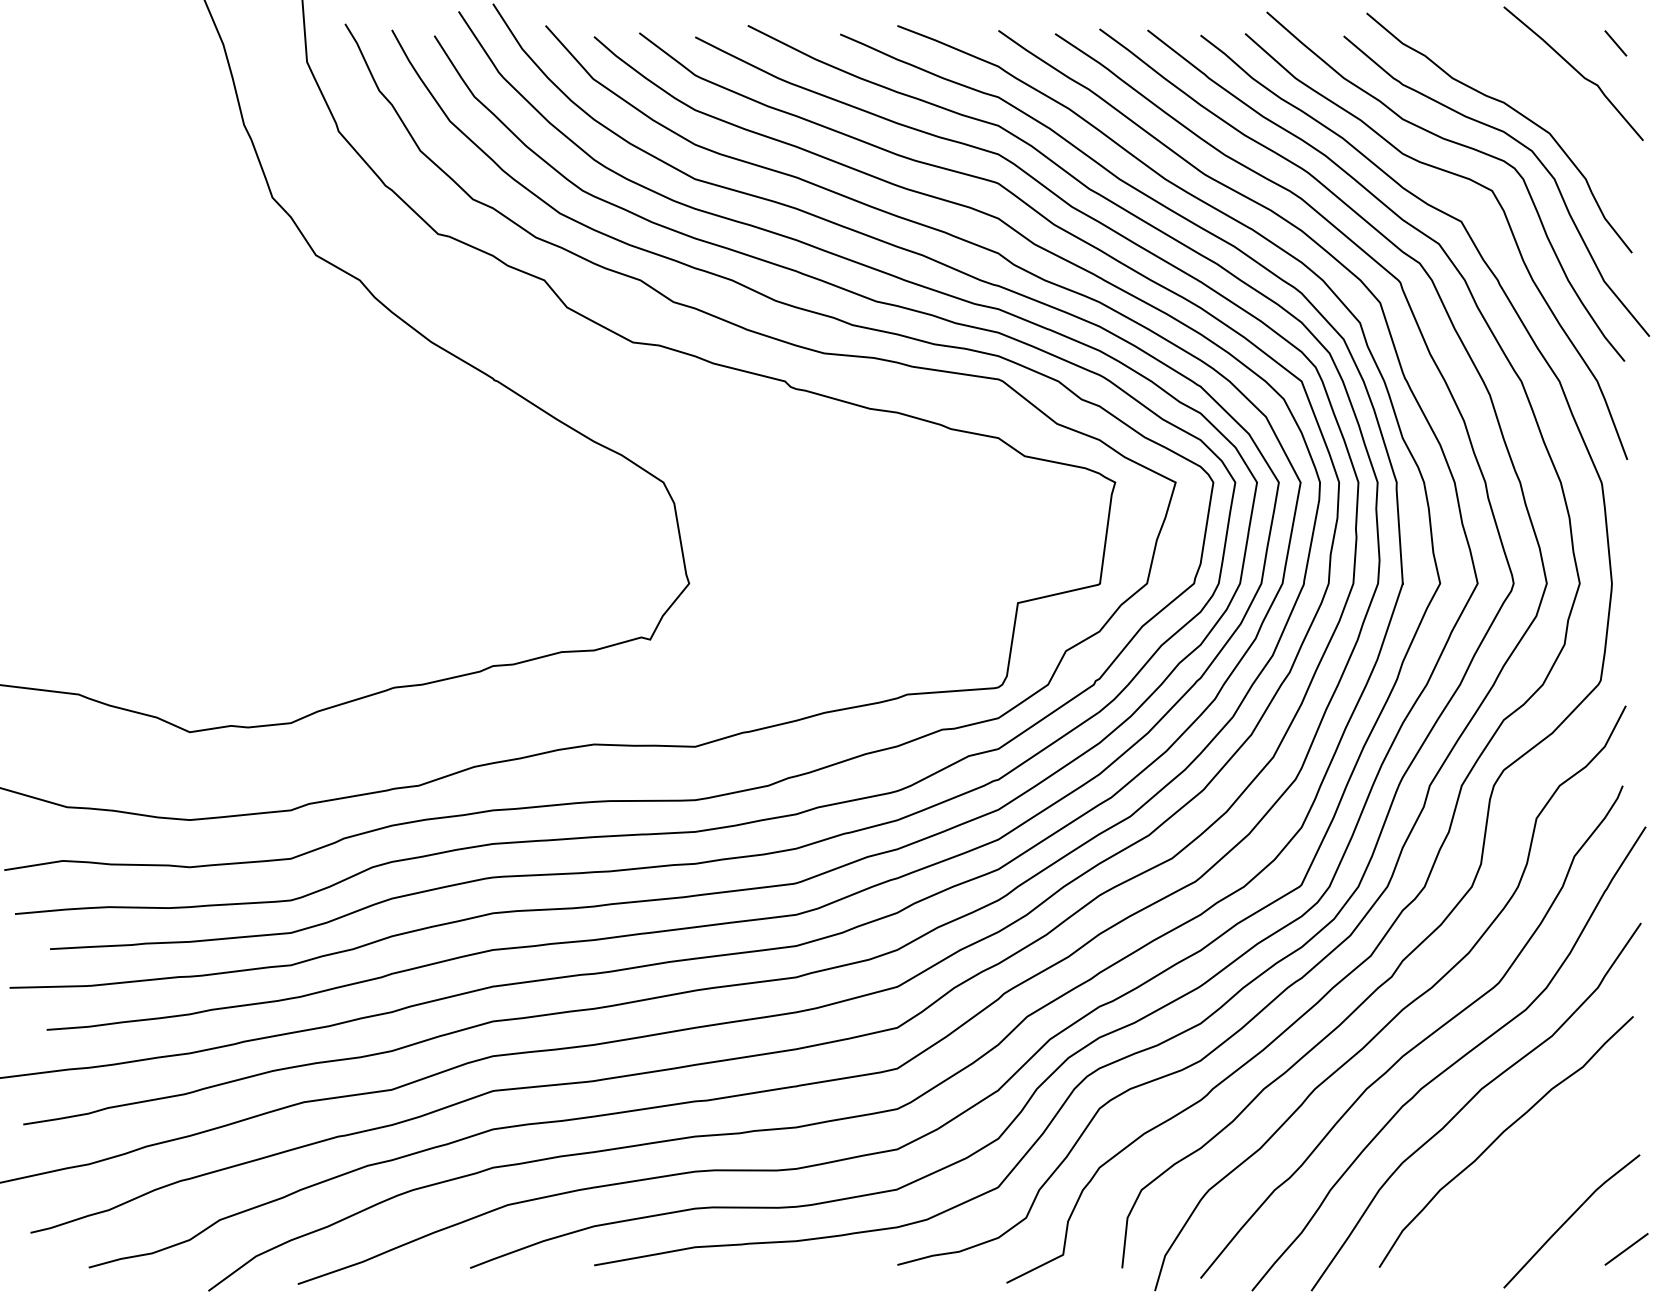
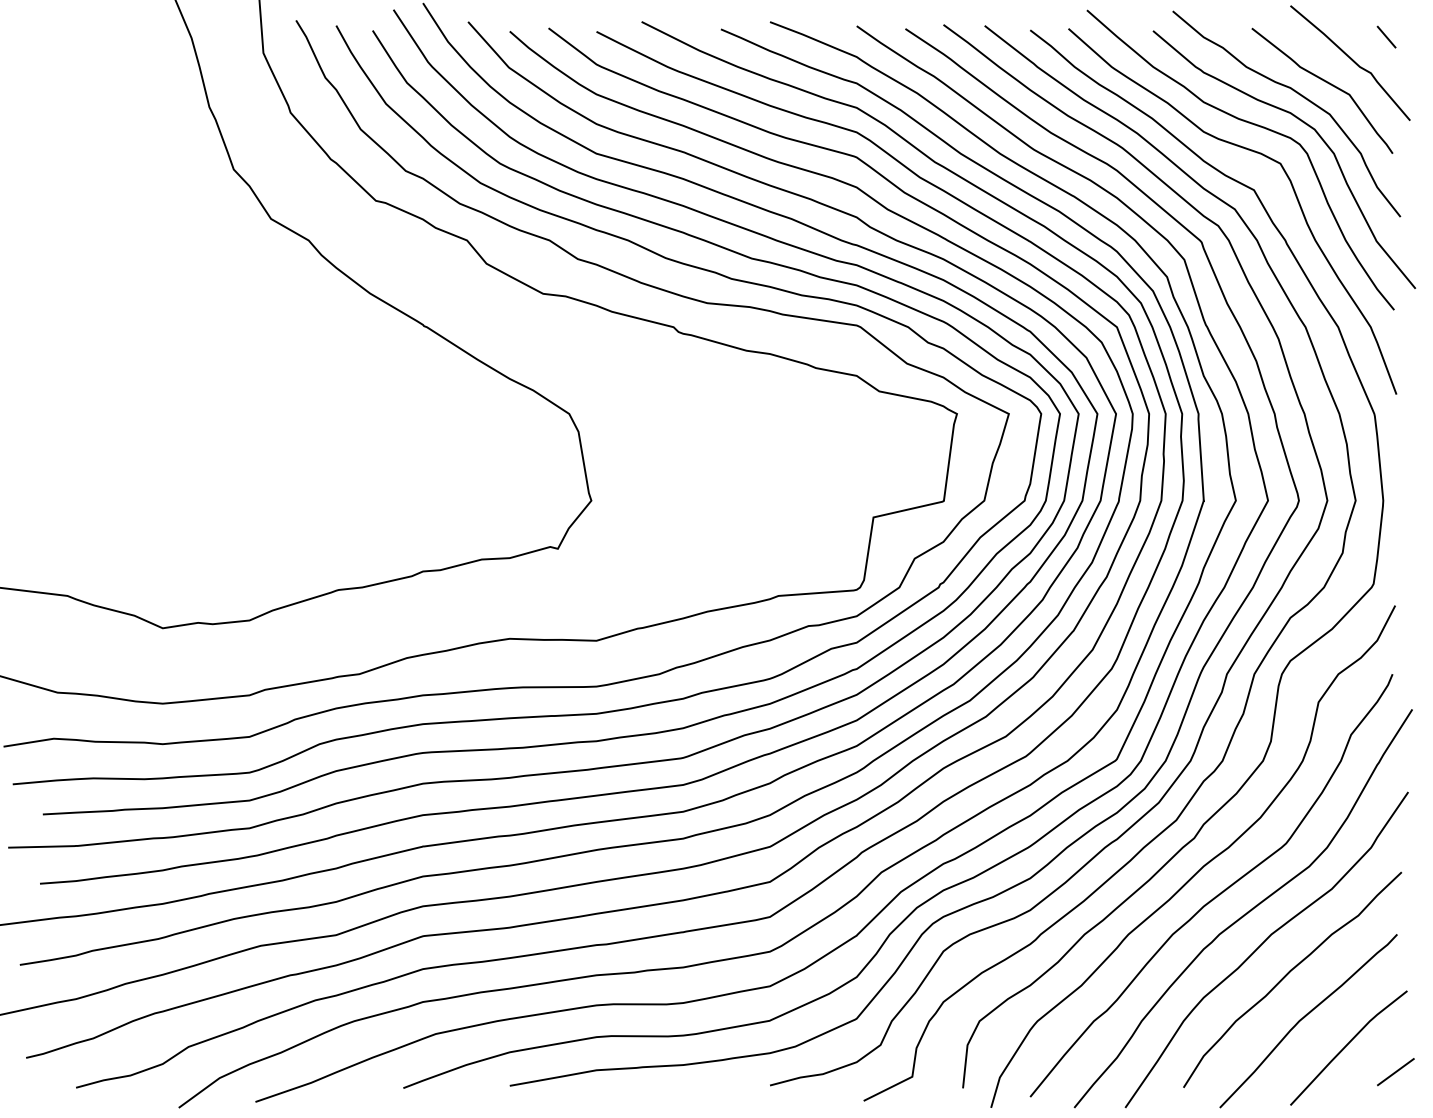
curve: (1545, 96) -> (1326, 82), added
curve: (1521, 1185) -> (1305, 1017), added

